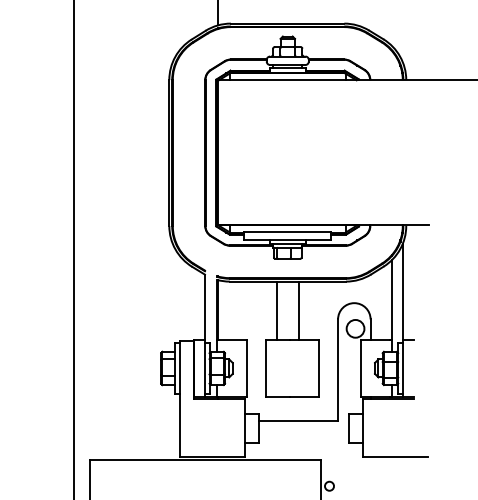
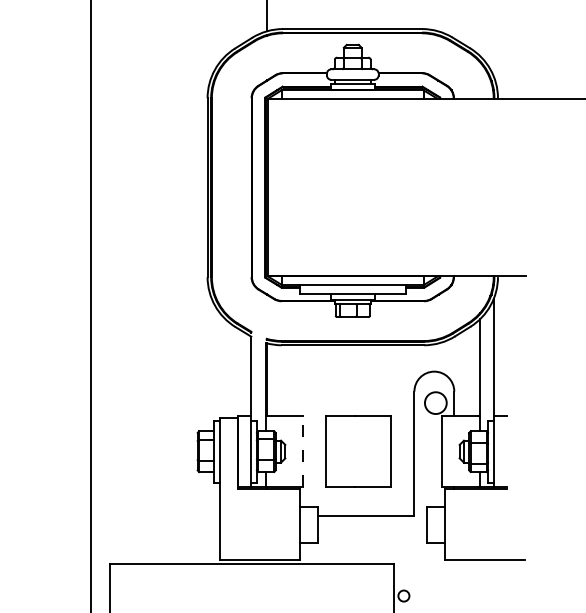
line: (277, 310) -> (340, 380), removed
line: (298, 310) -> (365, 380), removed
line: (247, 368) -> (303, 451), solid -> dashed

